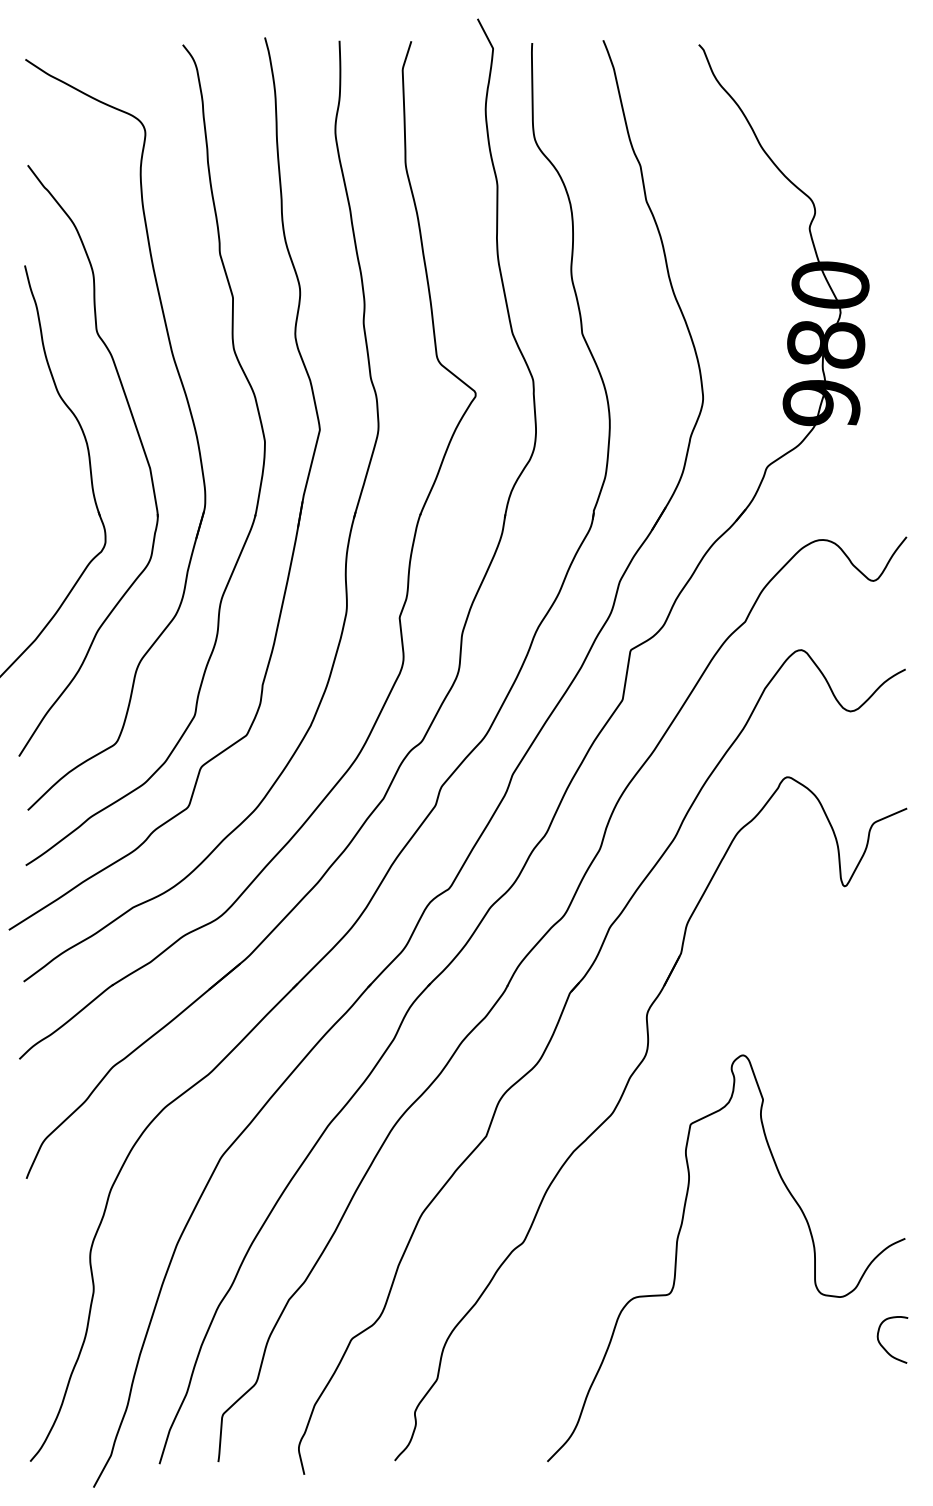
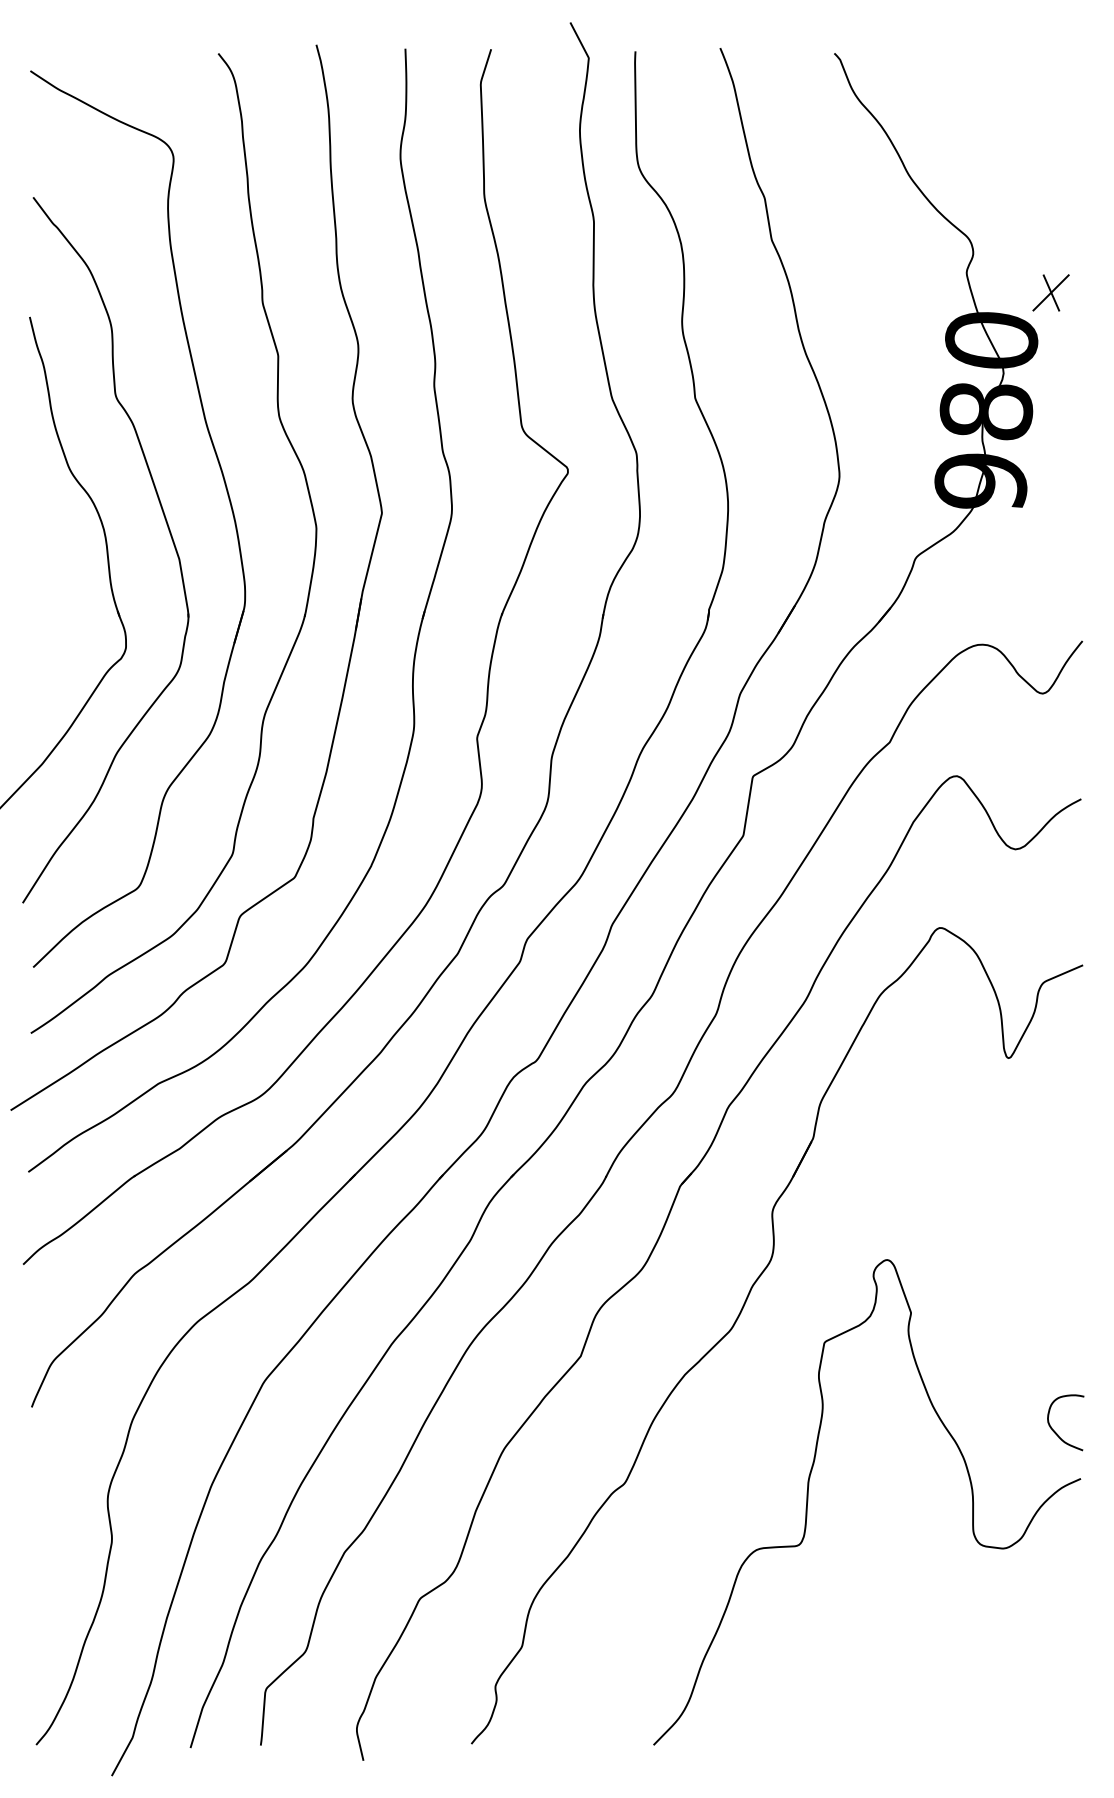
part: (879, 244) -> (1050, 292), added
curve: (884, 1347) -> (1055, 1431), moved

